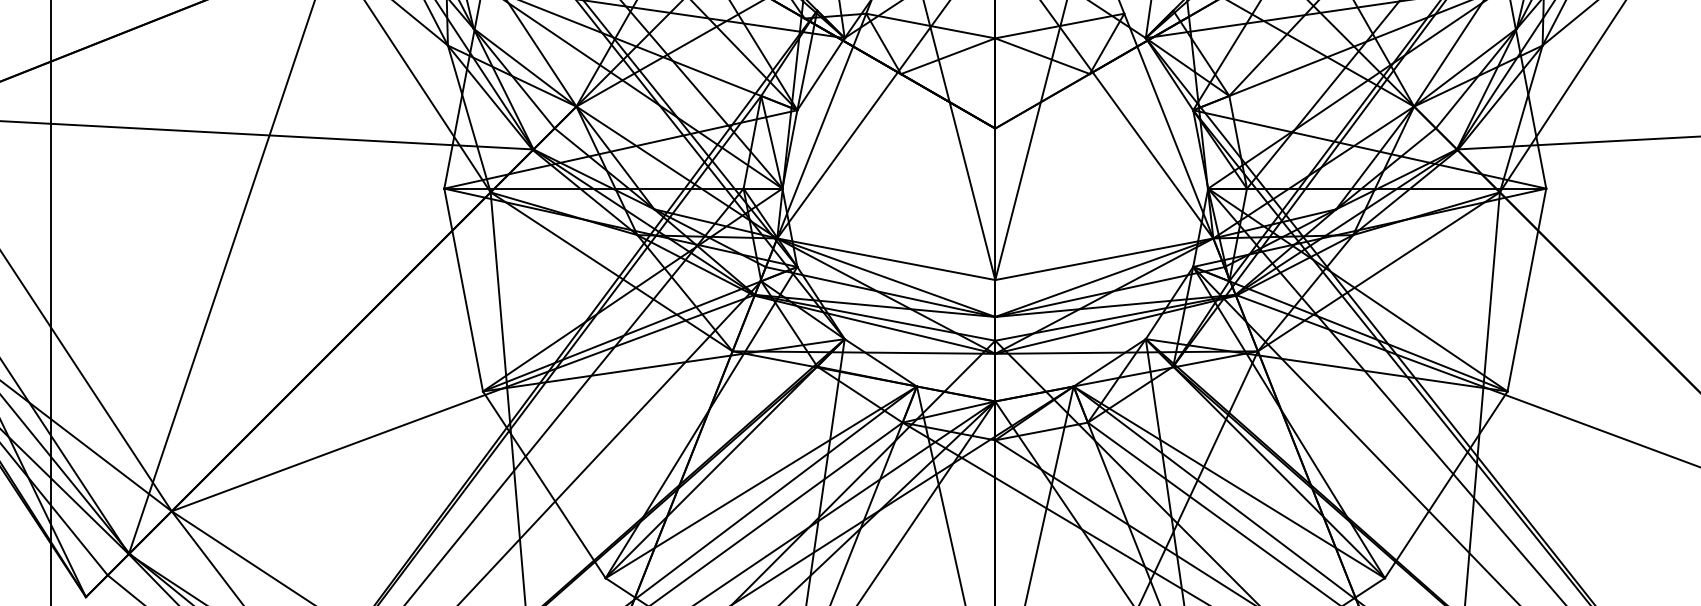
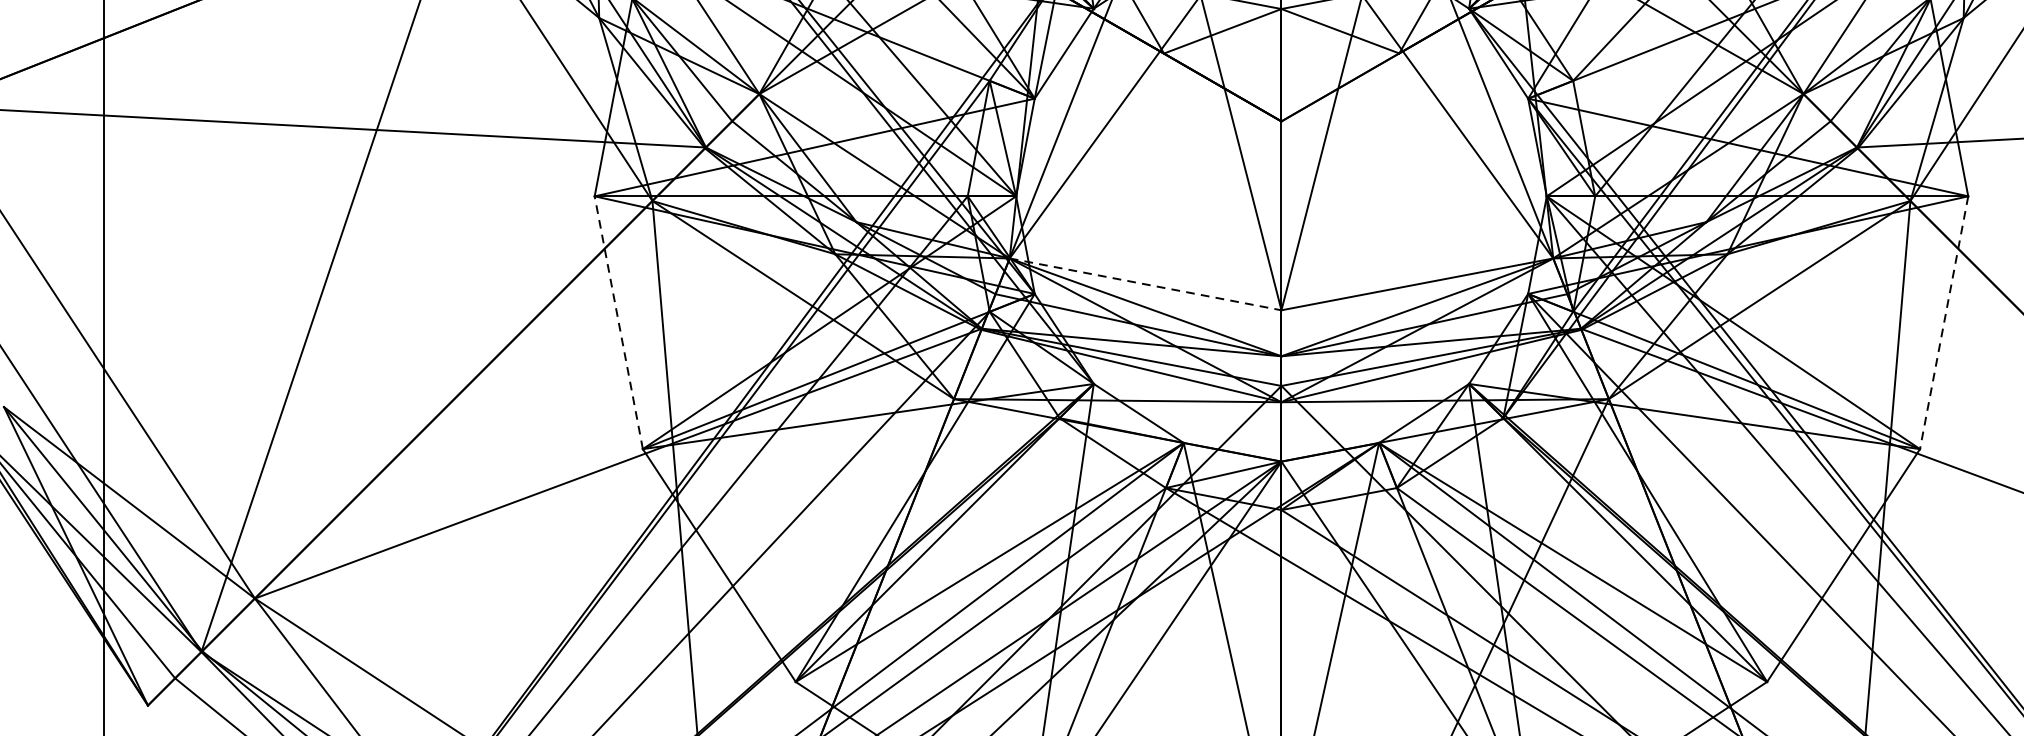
line: (886, 259) -> (1145, 284), solid -> dashed
line: (463, 289) -> (618, 322), solid -> dashed
line: (1526, 290) -> (1943, 323), solid -> dashed

